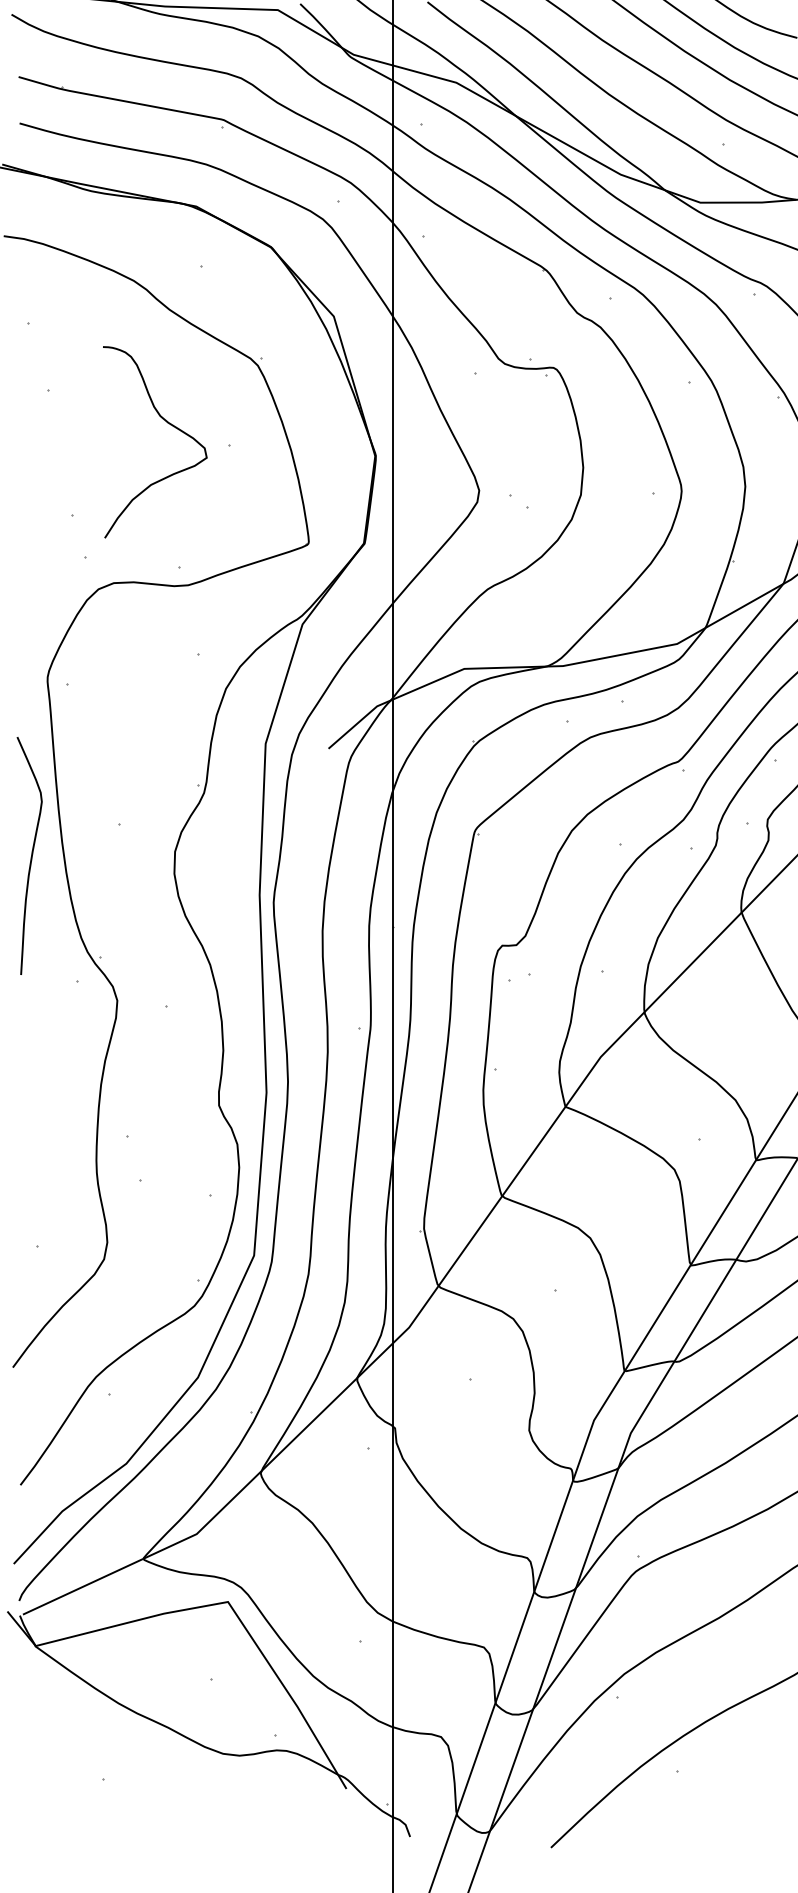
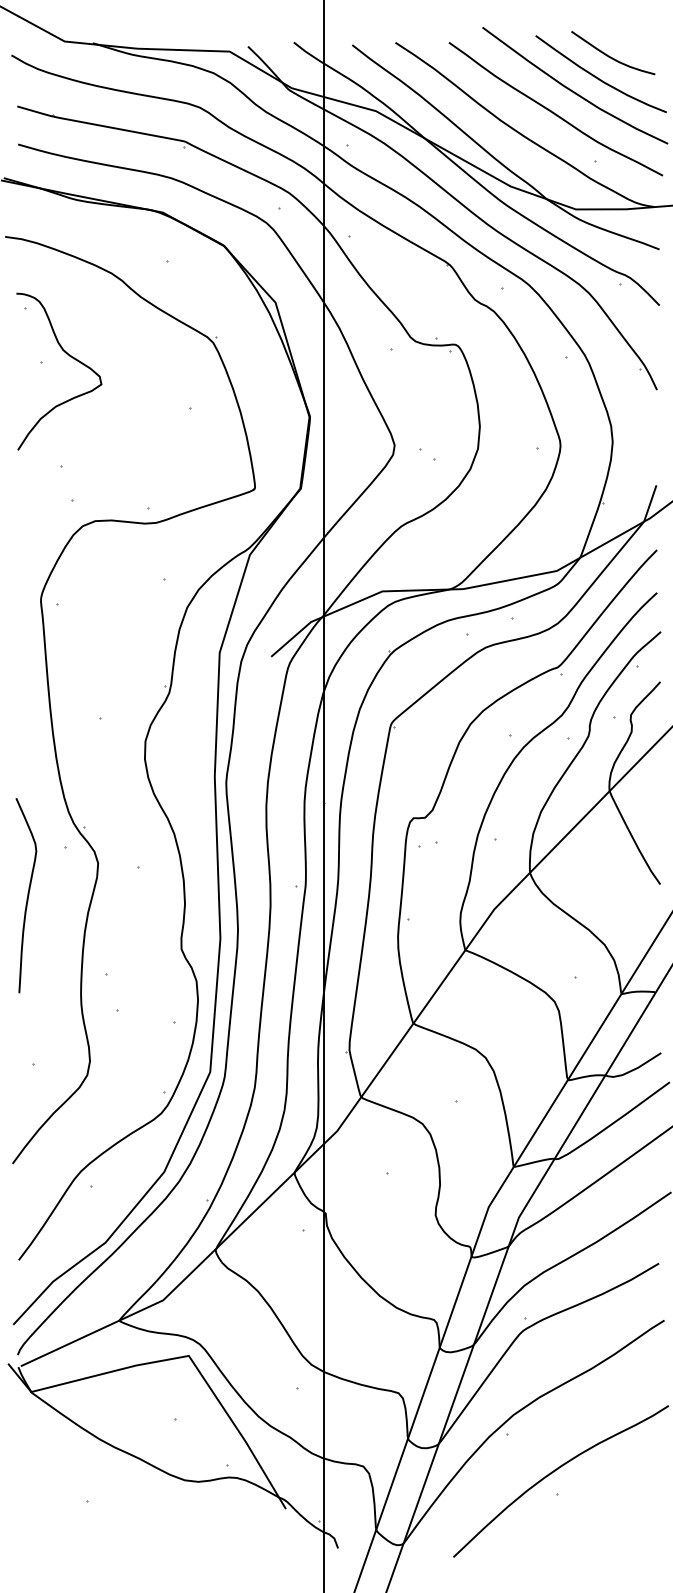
curve: (168, 424) -> (70, 357), moved
curve: (31, 855) -> (27, 895), moved

